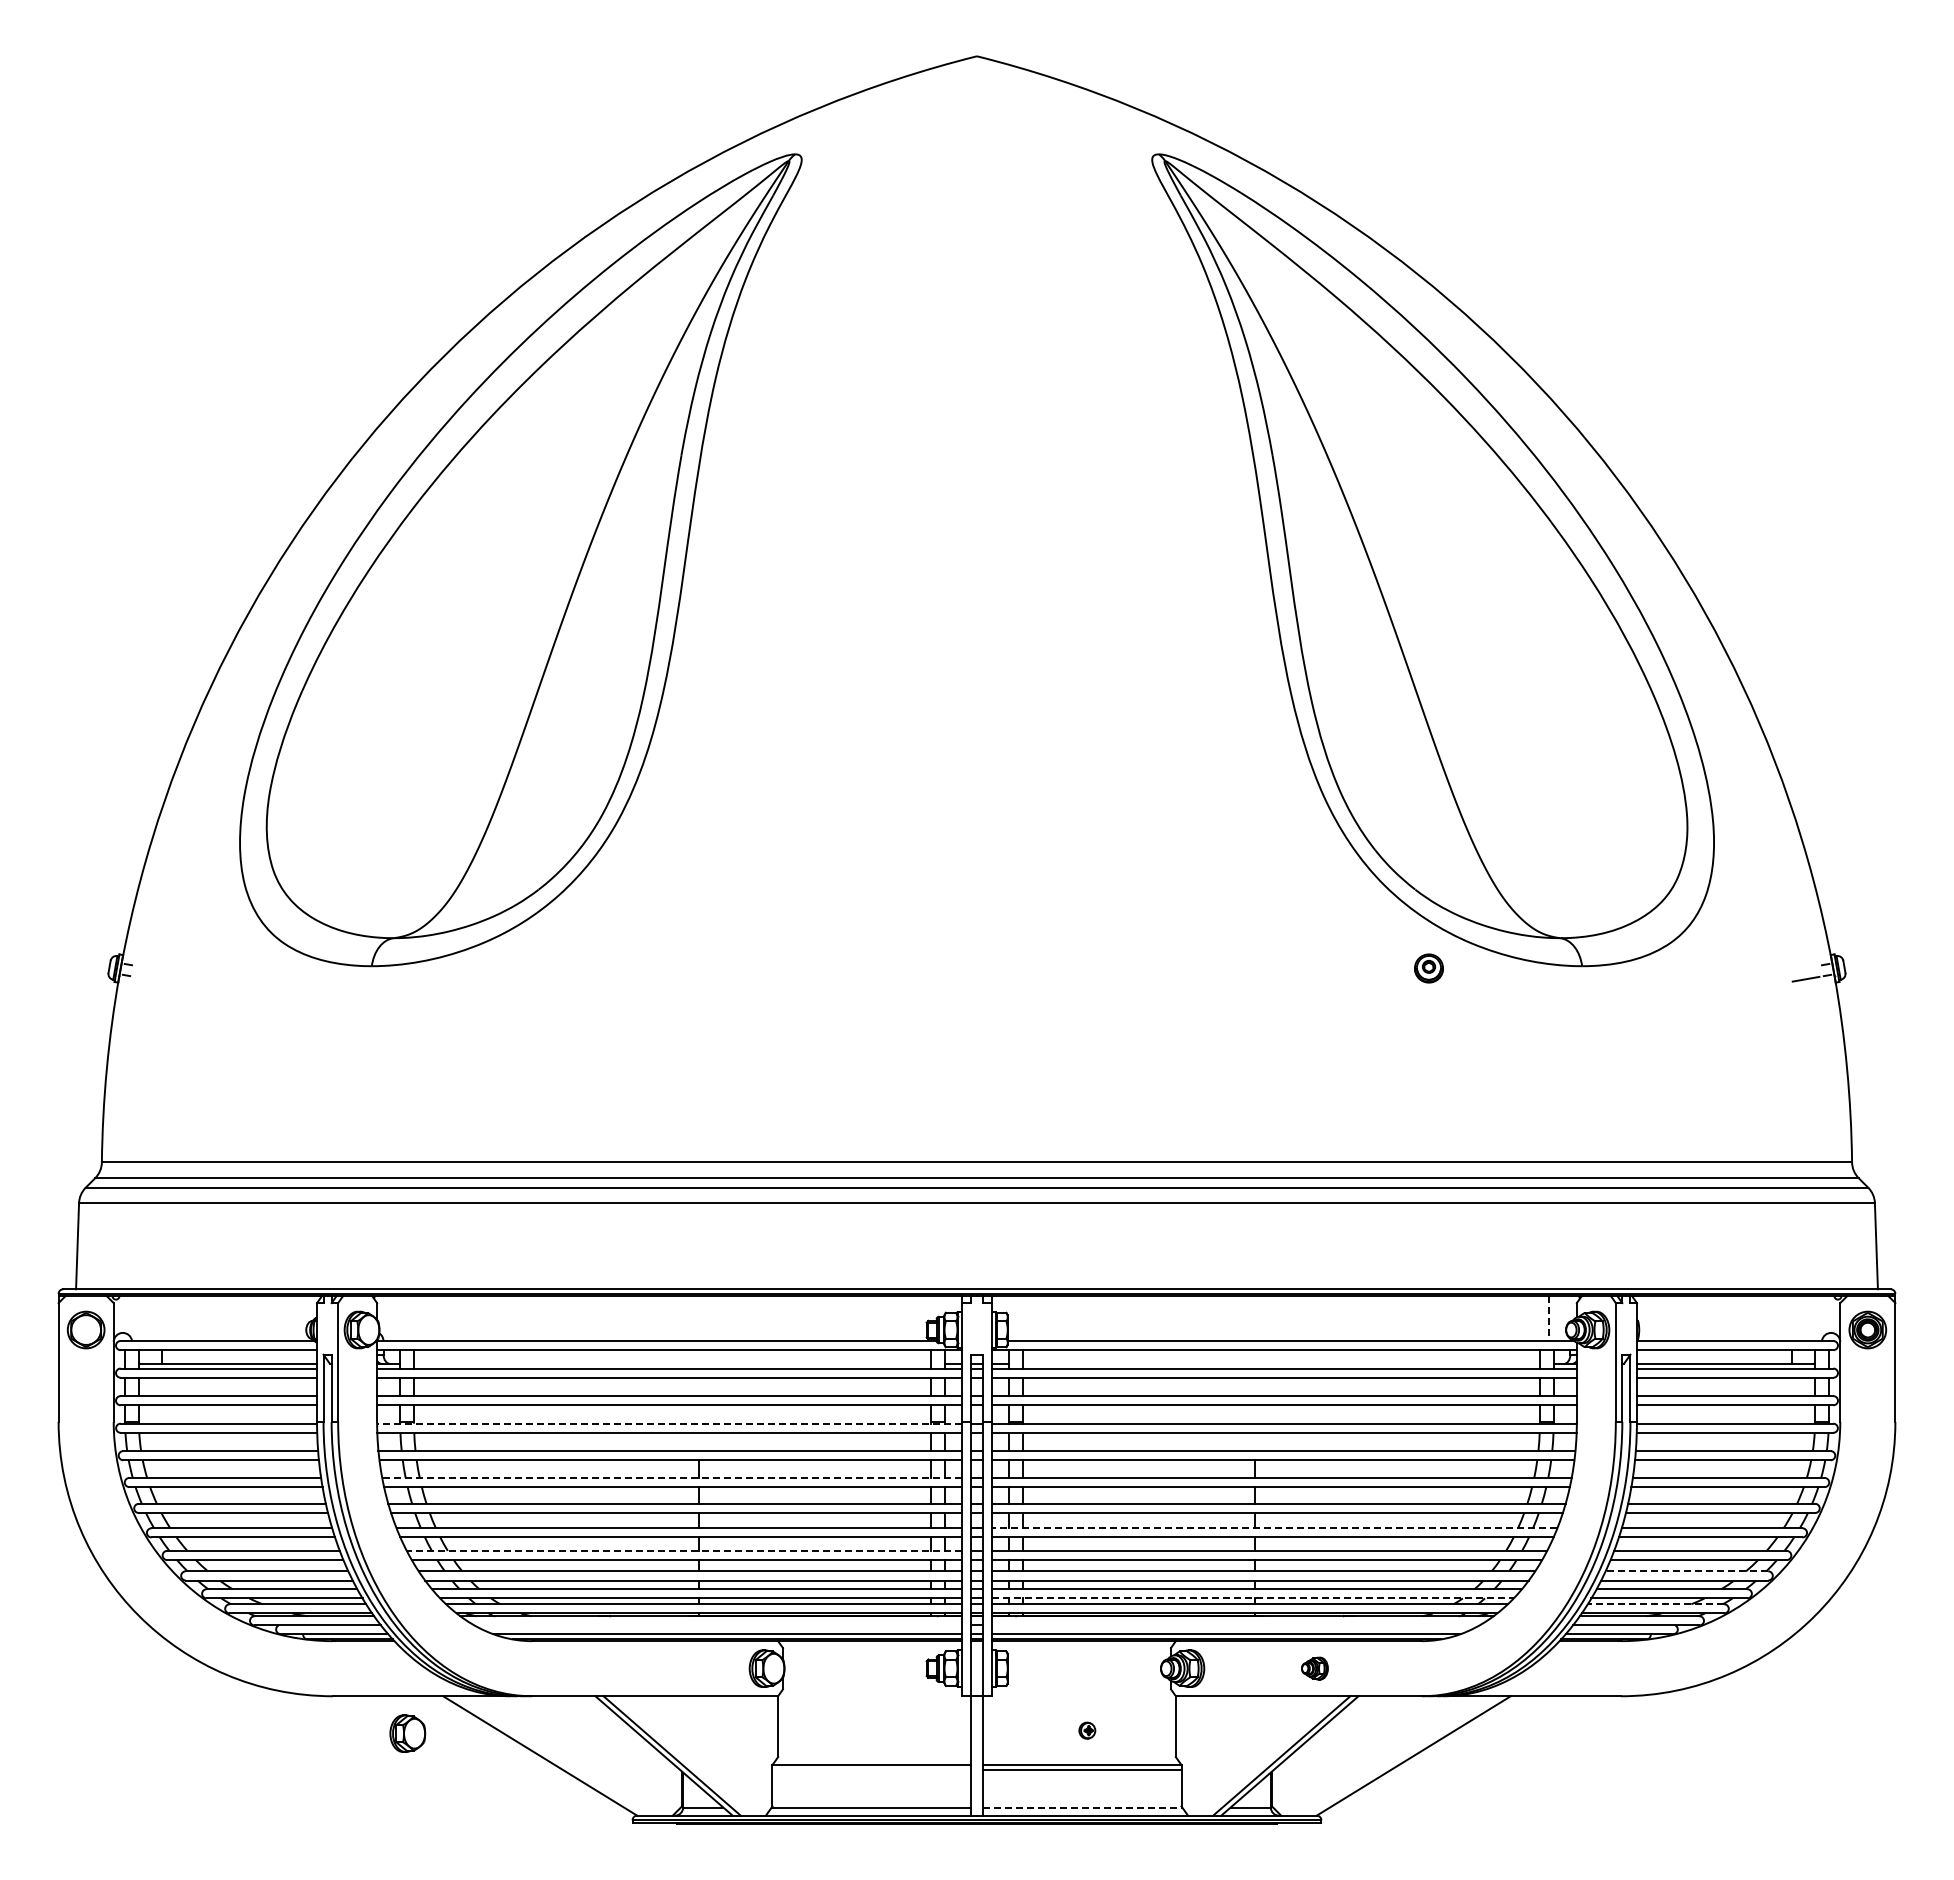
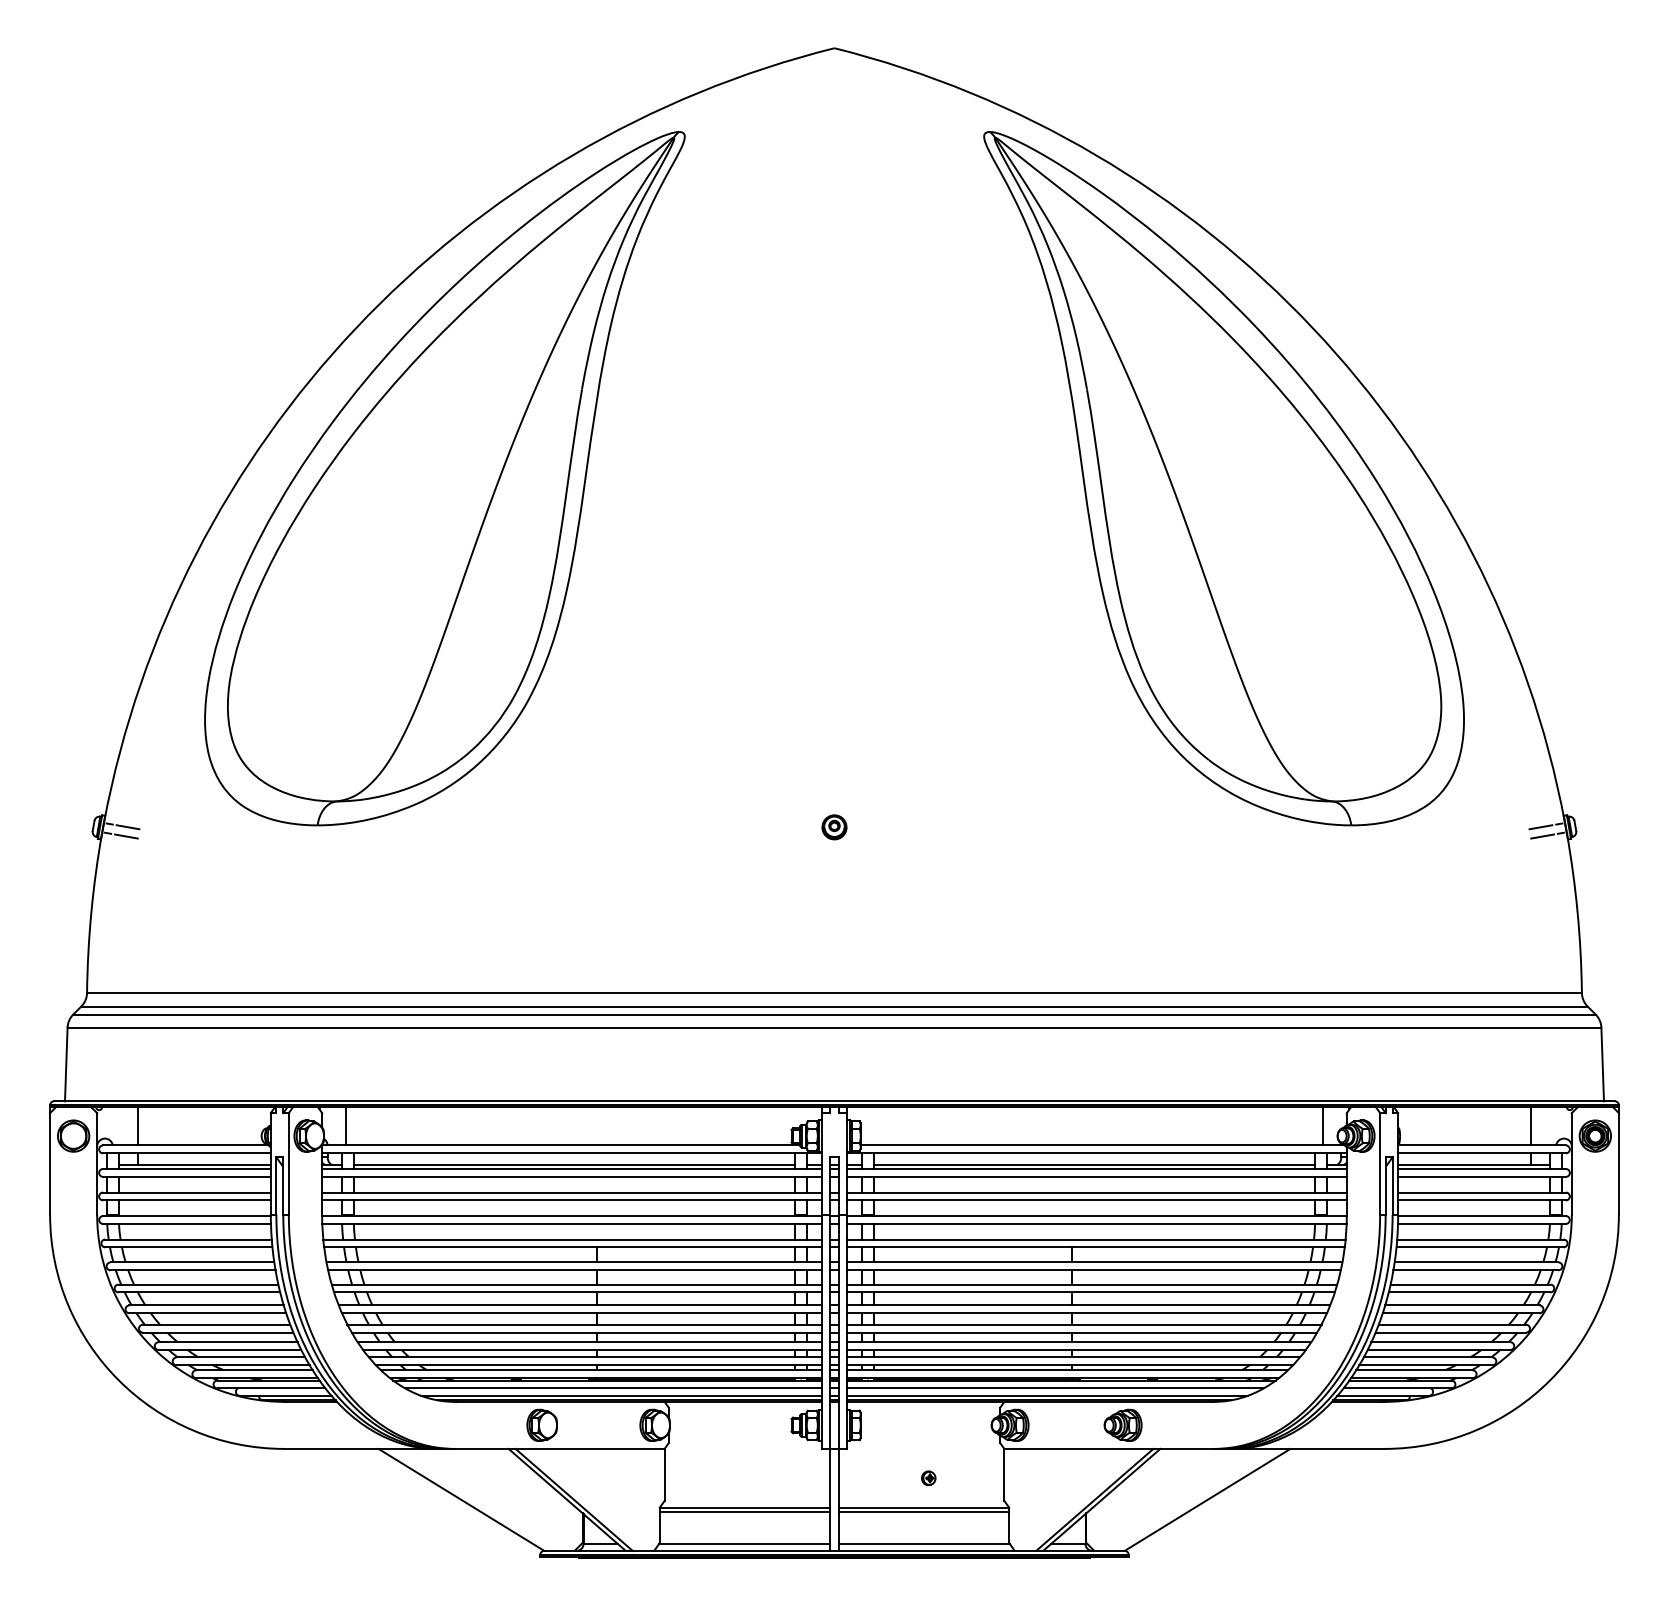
line: (149, 968) -> (127, 827), added
part: (1428, 968) -> (834, 827), moved
line: (1803, 968) -> (1540, 827), added
line: (147, 978) -> (126, 835), added
line: (161, 1318) -> (137, 1126), added
line: (404, 1318) -> (345, 1126), added
line: (1792, 1318) -> (1531, 1126), added
line: (1549, 1319) -> (1323, 1127), dashed -> solid
line: (672, 1363) -> (574, 1164), added
line: (1280, 1363) -> (1093, 1164), added
line: (669, 1423) -> (571, 1215), dashed -> solid
line: (672, 1477) -> (574, 1262), dashed -> solid
line: (1274, 1528) -> (1088, 1305), dashed -> solid
line: (684, 1550) -> (584, 1324), dashed -> solid
line: (1686, 1571) -> (1440, 1342), dashed -> solid
line: (1252, 1598) -> (1069, 1365), dashed -> solid
line: (1655, 1604) -> (1414, 1370), dashed -> solid
line: (718, 1625) -> (613, 1388), added
line: (1235, 1625) -> (1055, 1388), added
part: (1314, 1668) -> (1122, 1425), size x1.67
part: (407, 1733) -> (541, 1425), moved
line: (871, 1769) -> (744, 1511), added
line: (1082, 1807) -> (924, 1543), dashed -> solid

